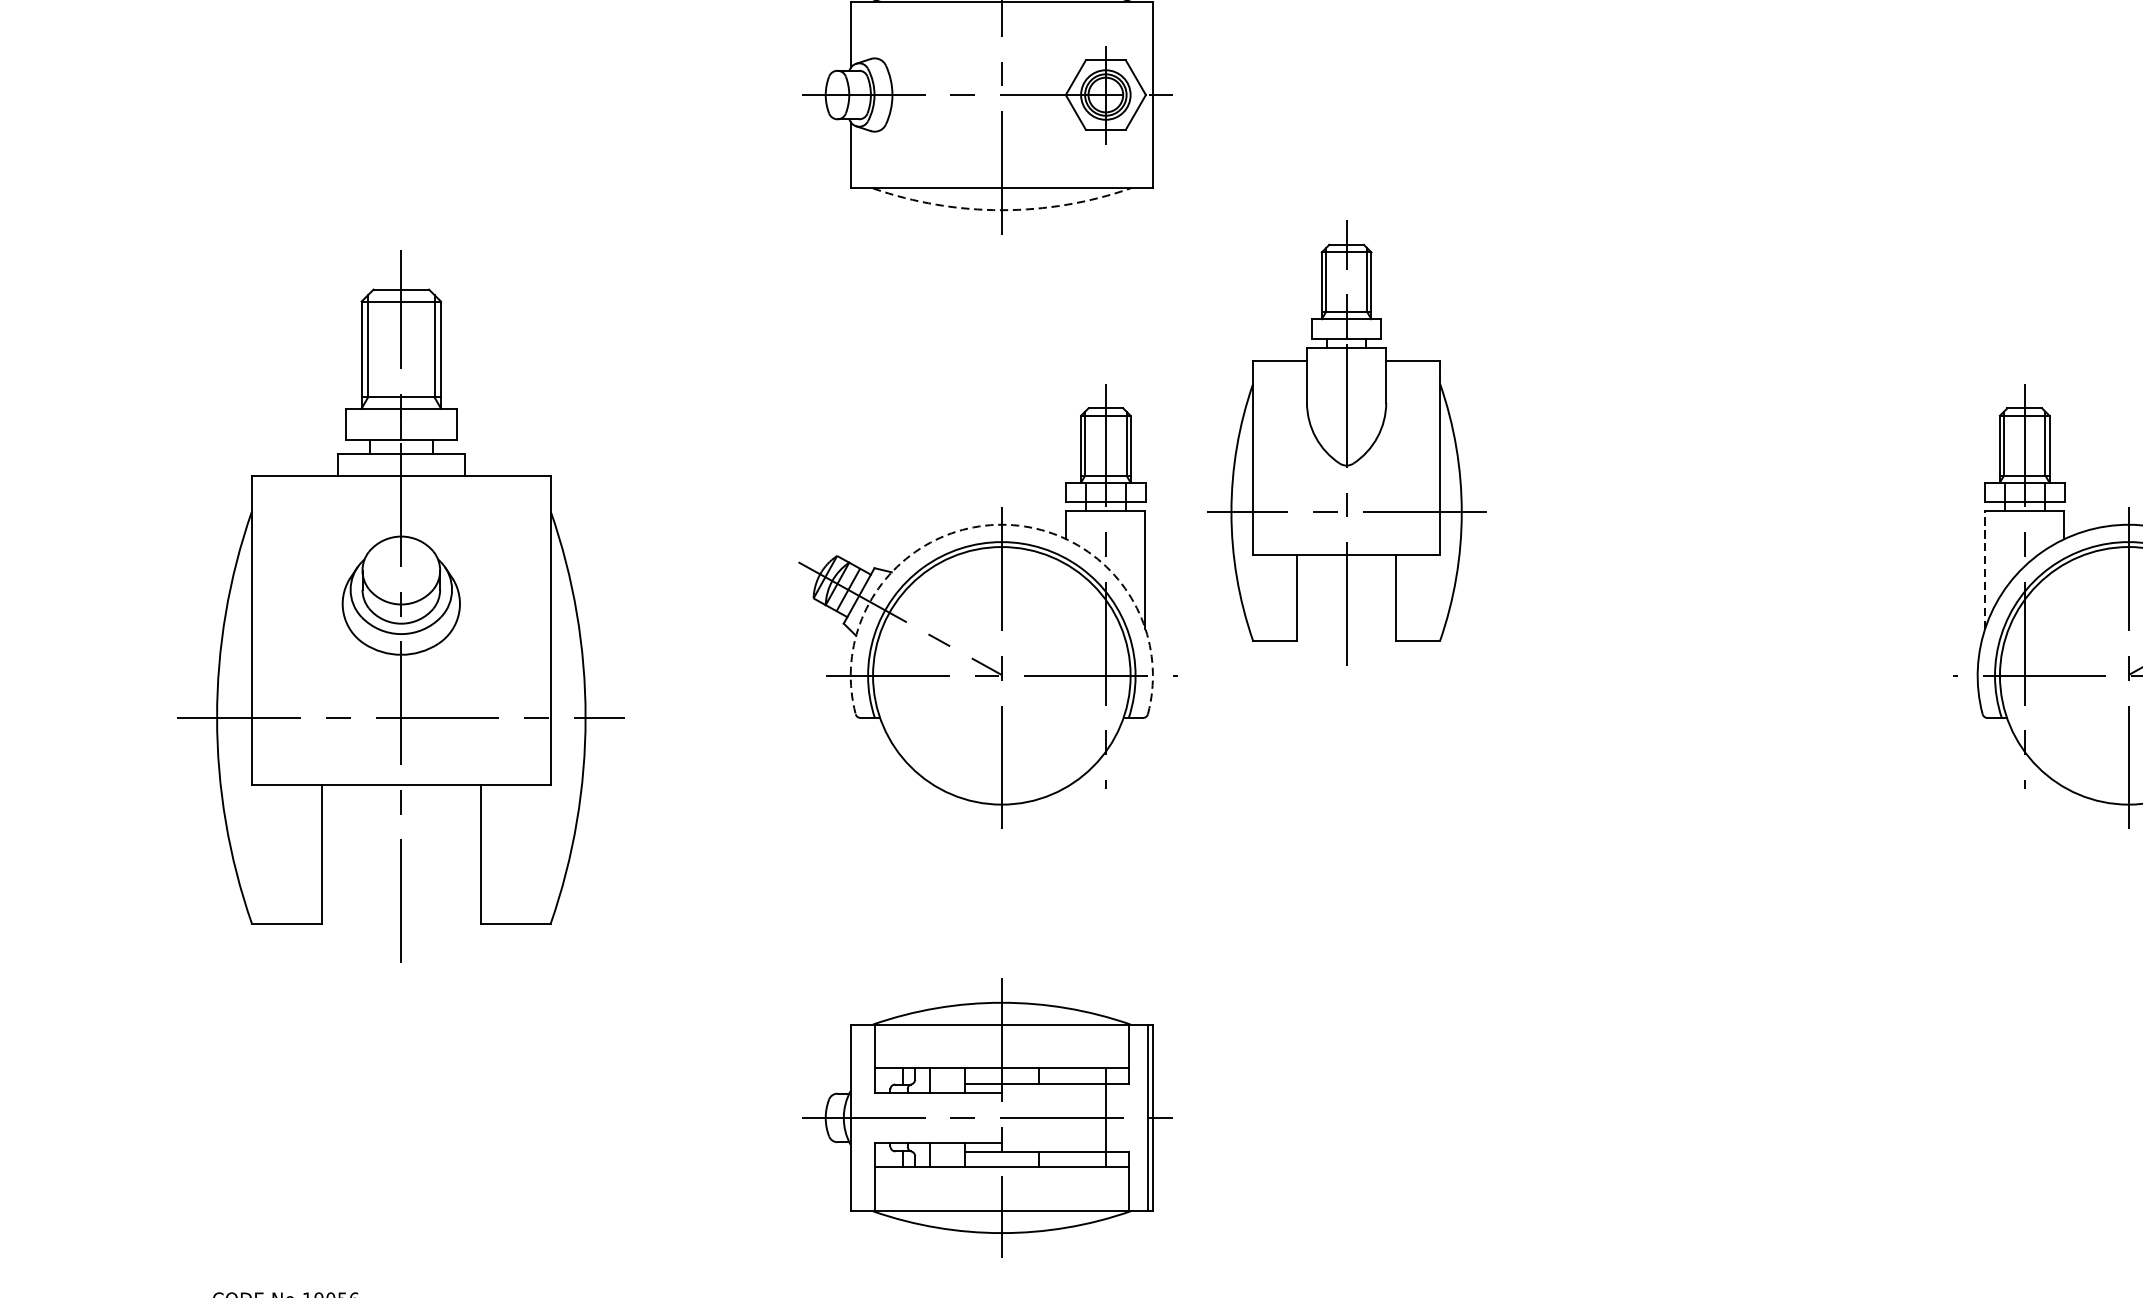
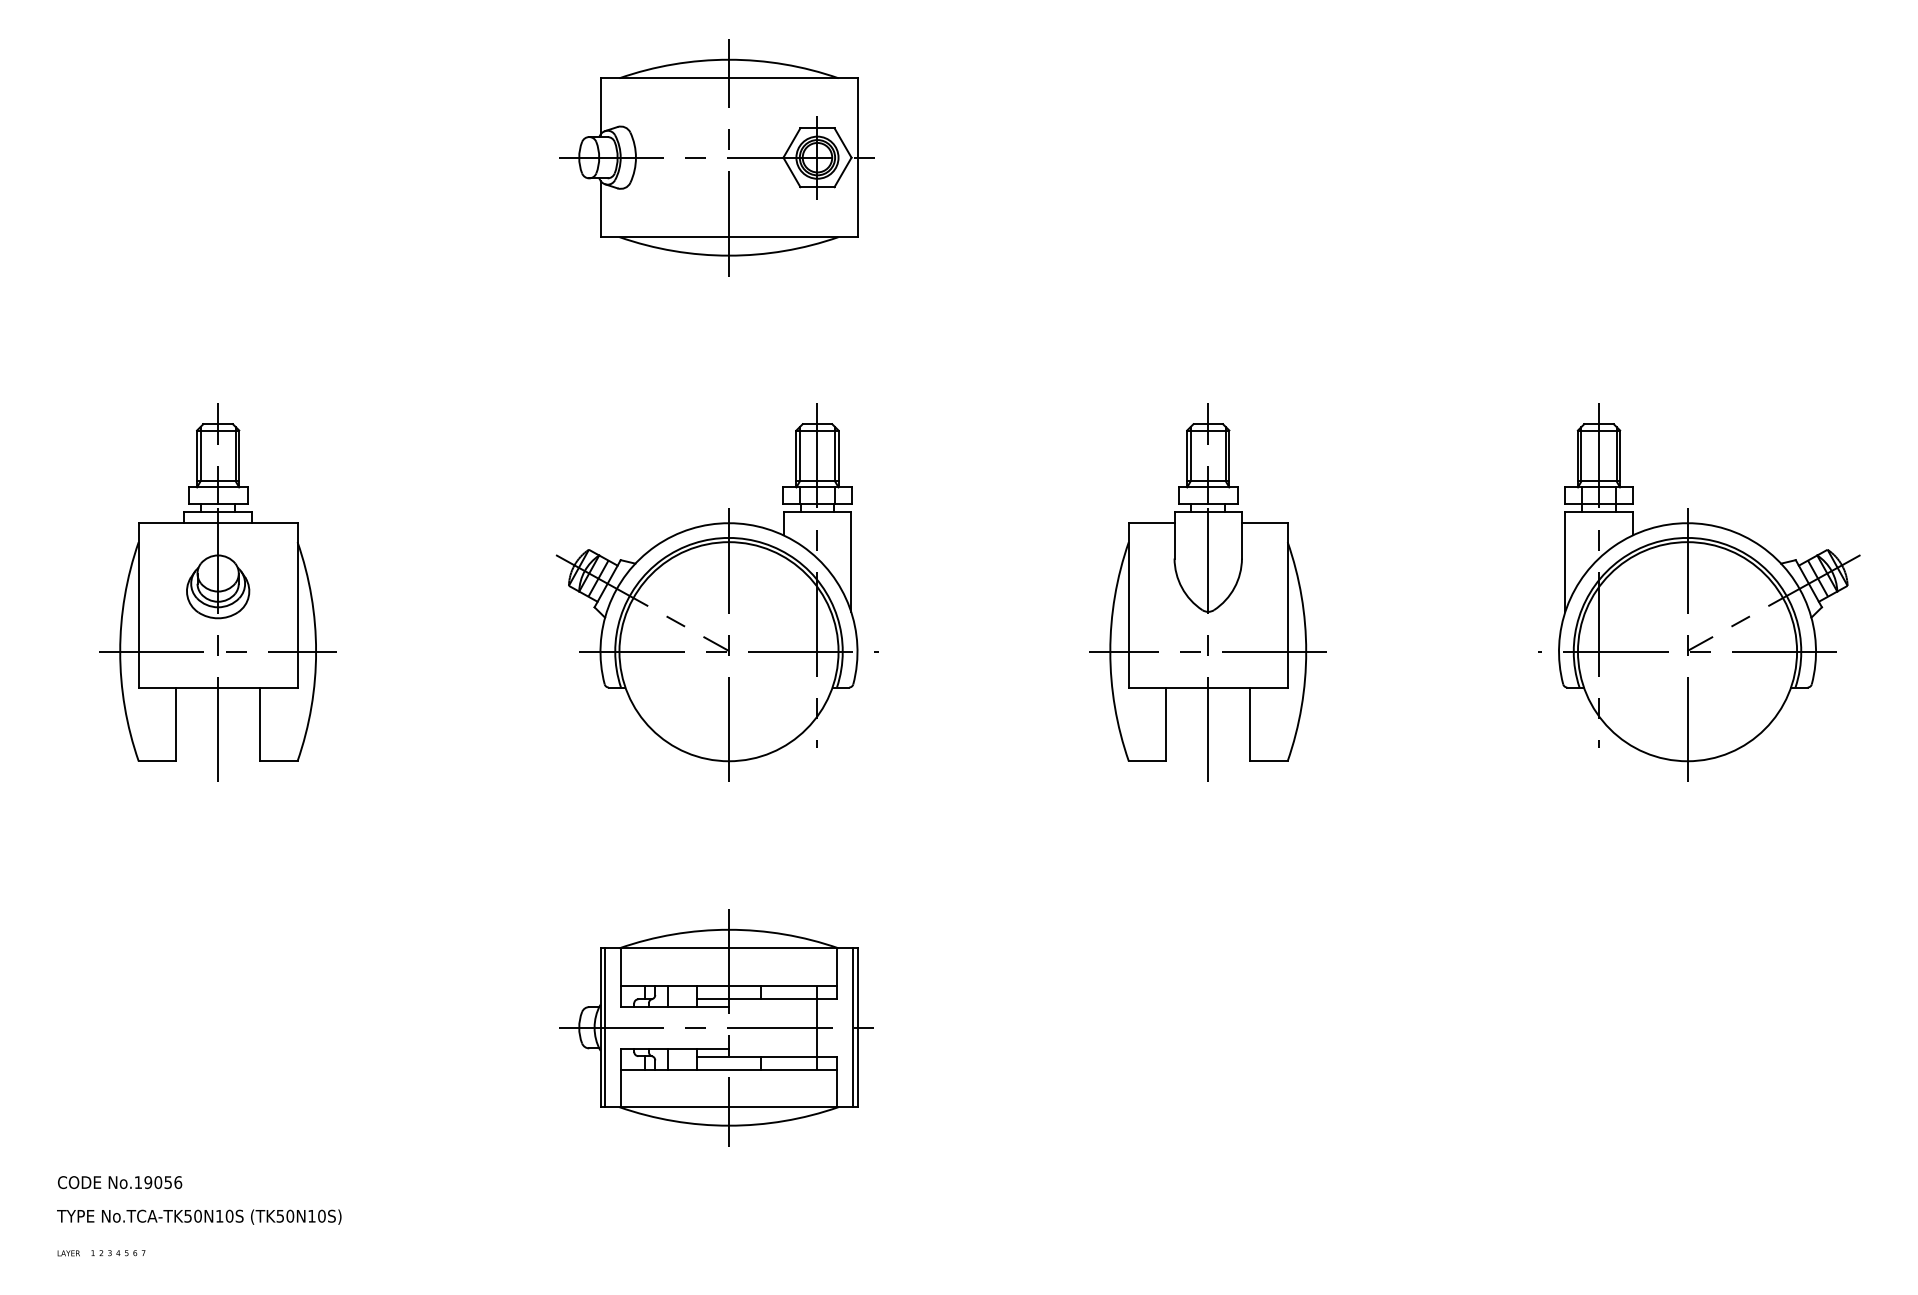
arc: (1002, 210) -> (729, 255), dashed -> solid
part: (1345, 442) -> (1207, 592), moved
arc: (1002, 525) -> (729, 523), dashed -> solid
line: (1985, 569) -> (1565, 561), dashed -> solid
part: (400, 606) -> (217, 592), size x0.62
line: (855, 1117) -> (604, 1027), added

